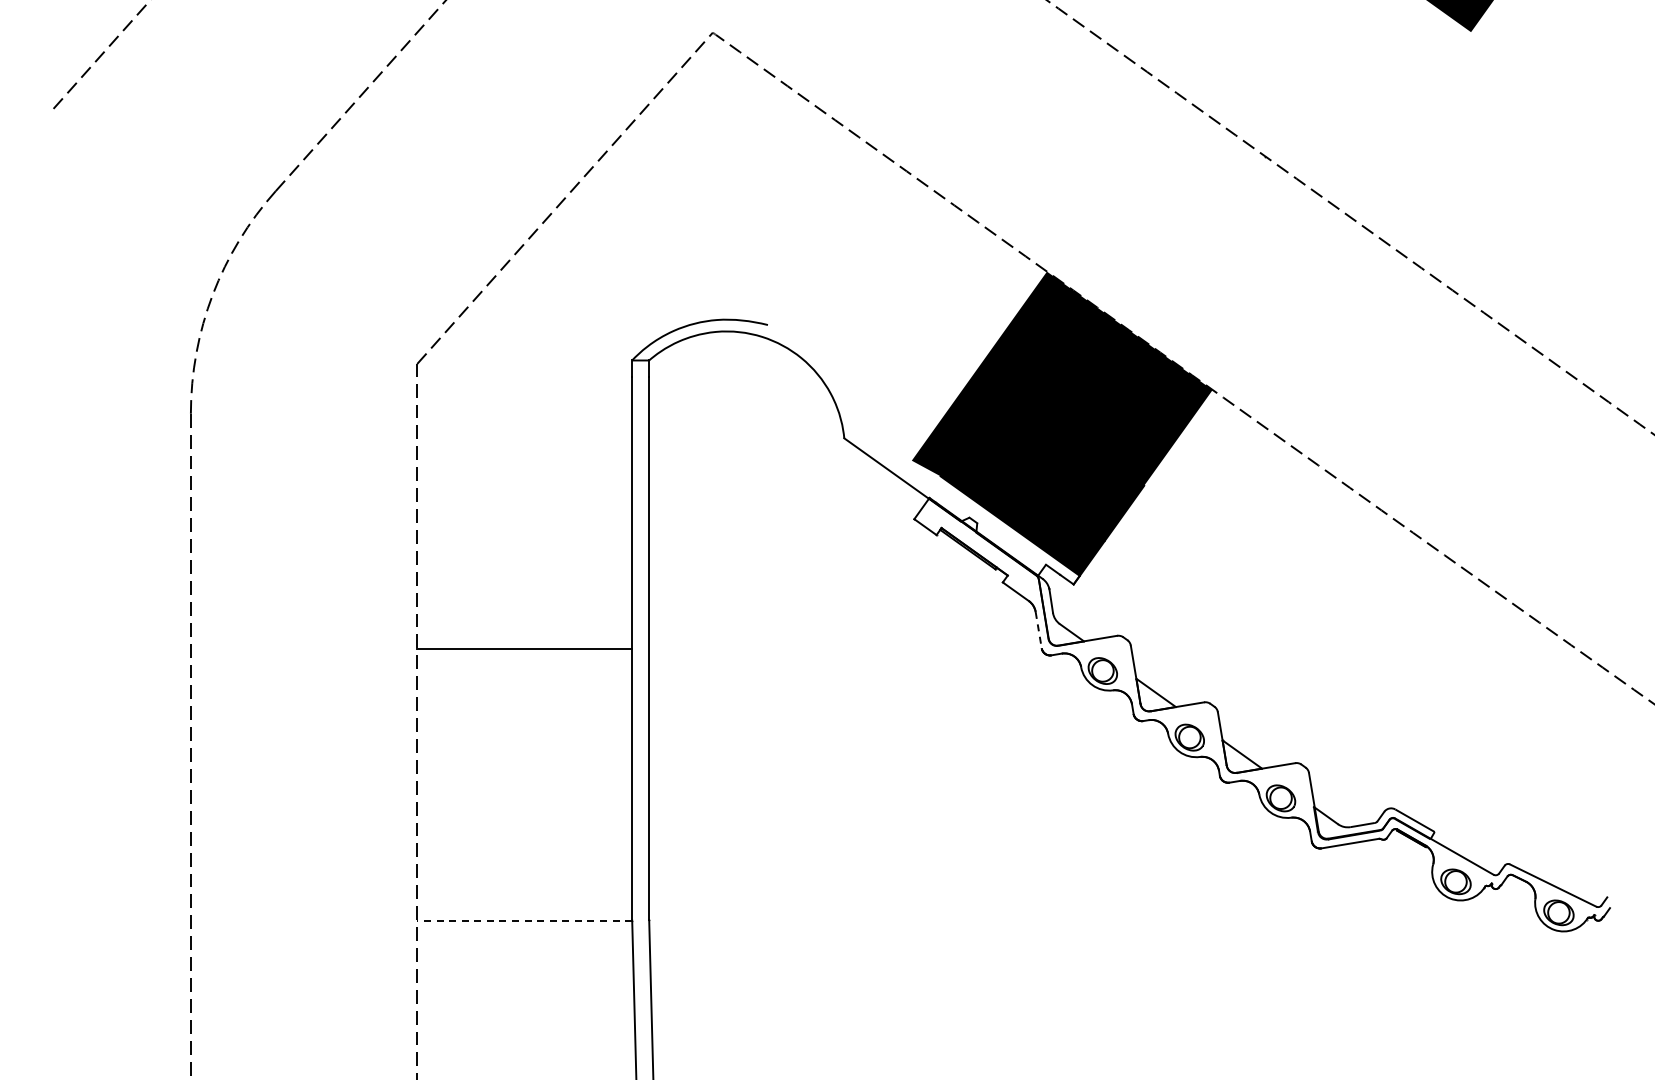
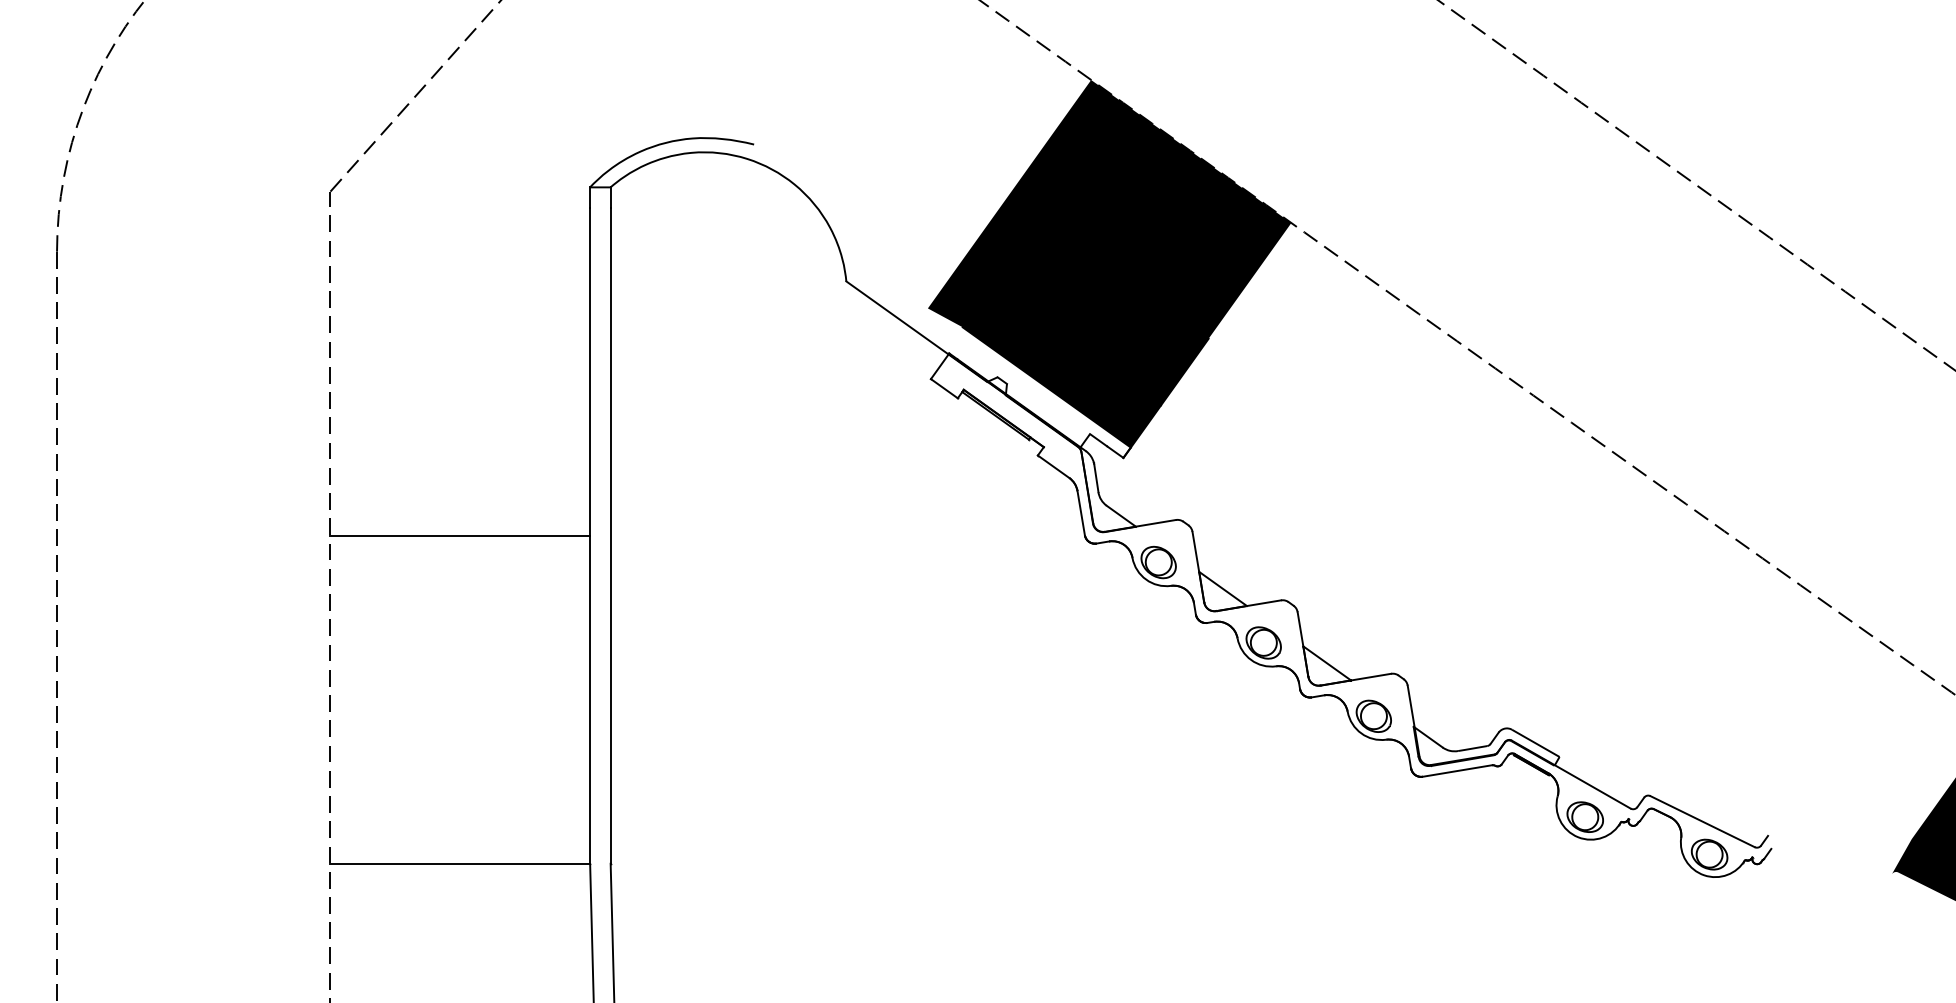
line: (1038, 630) -> (1080, 513), dashed -> solid
line: (524, 920) -> (460, 863), dashed -> solid

